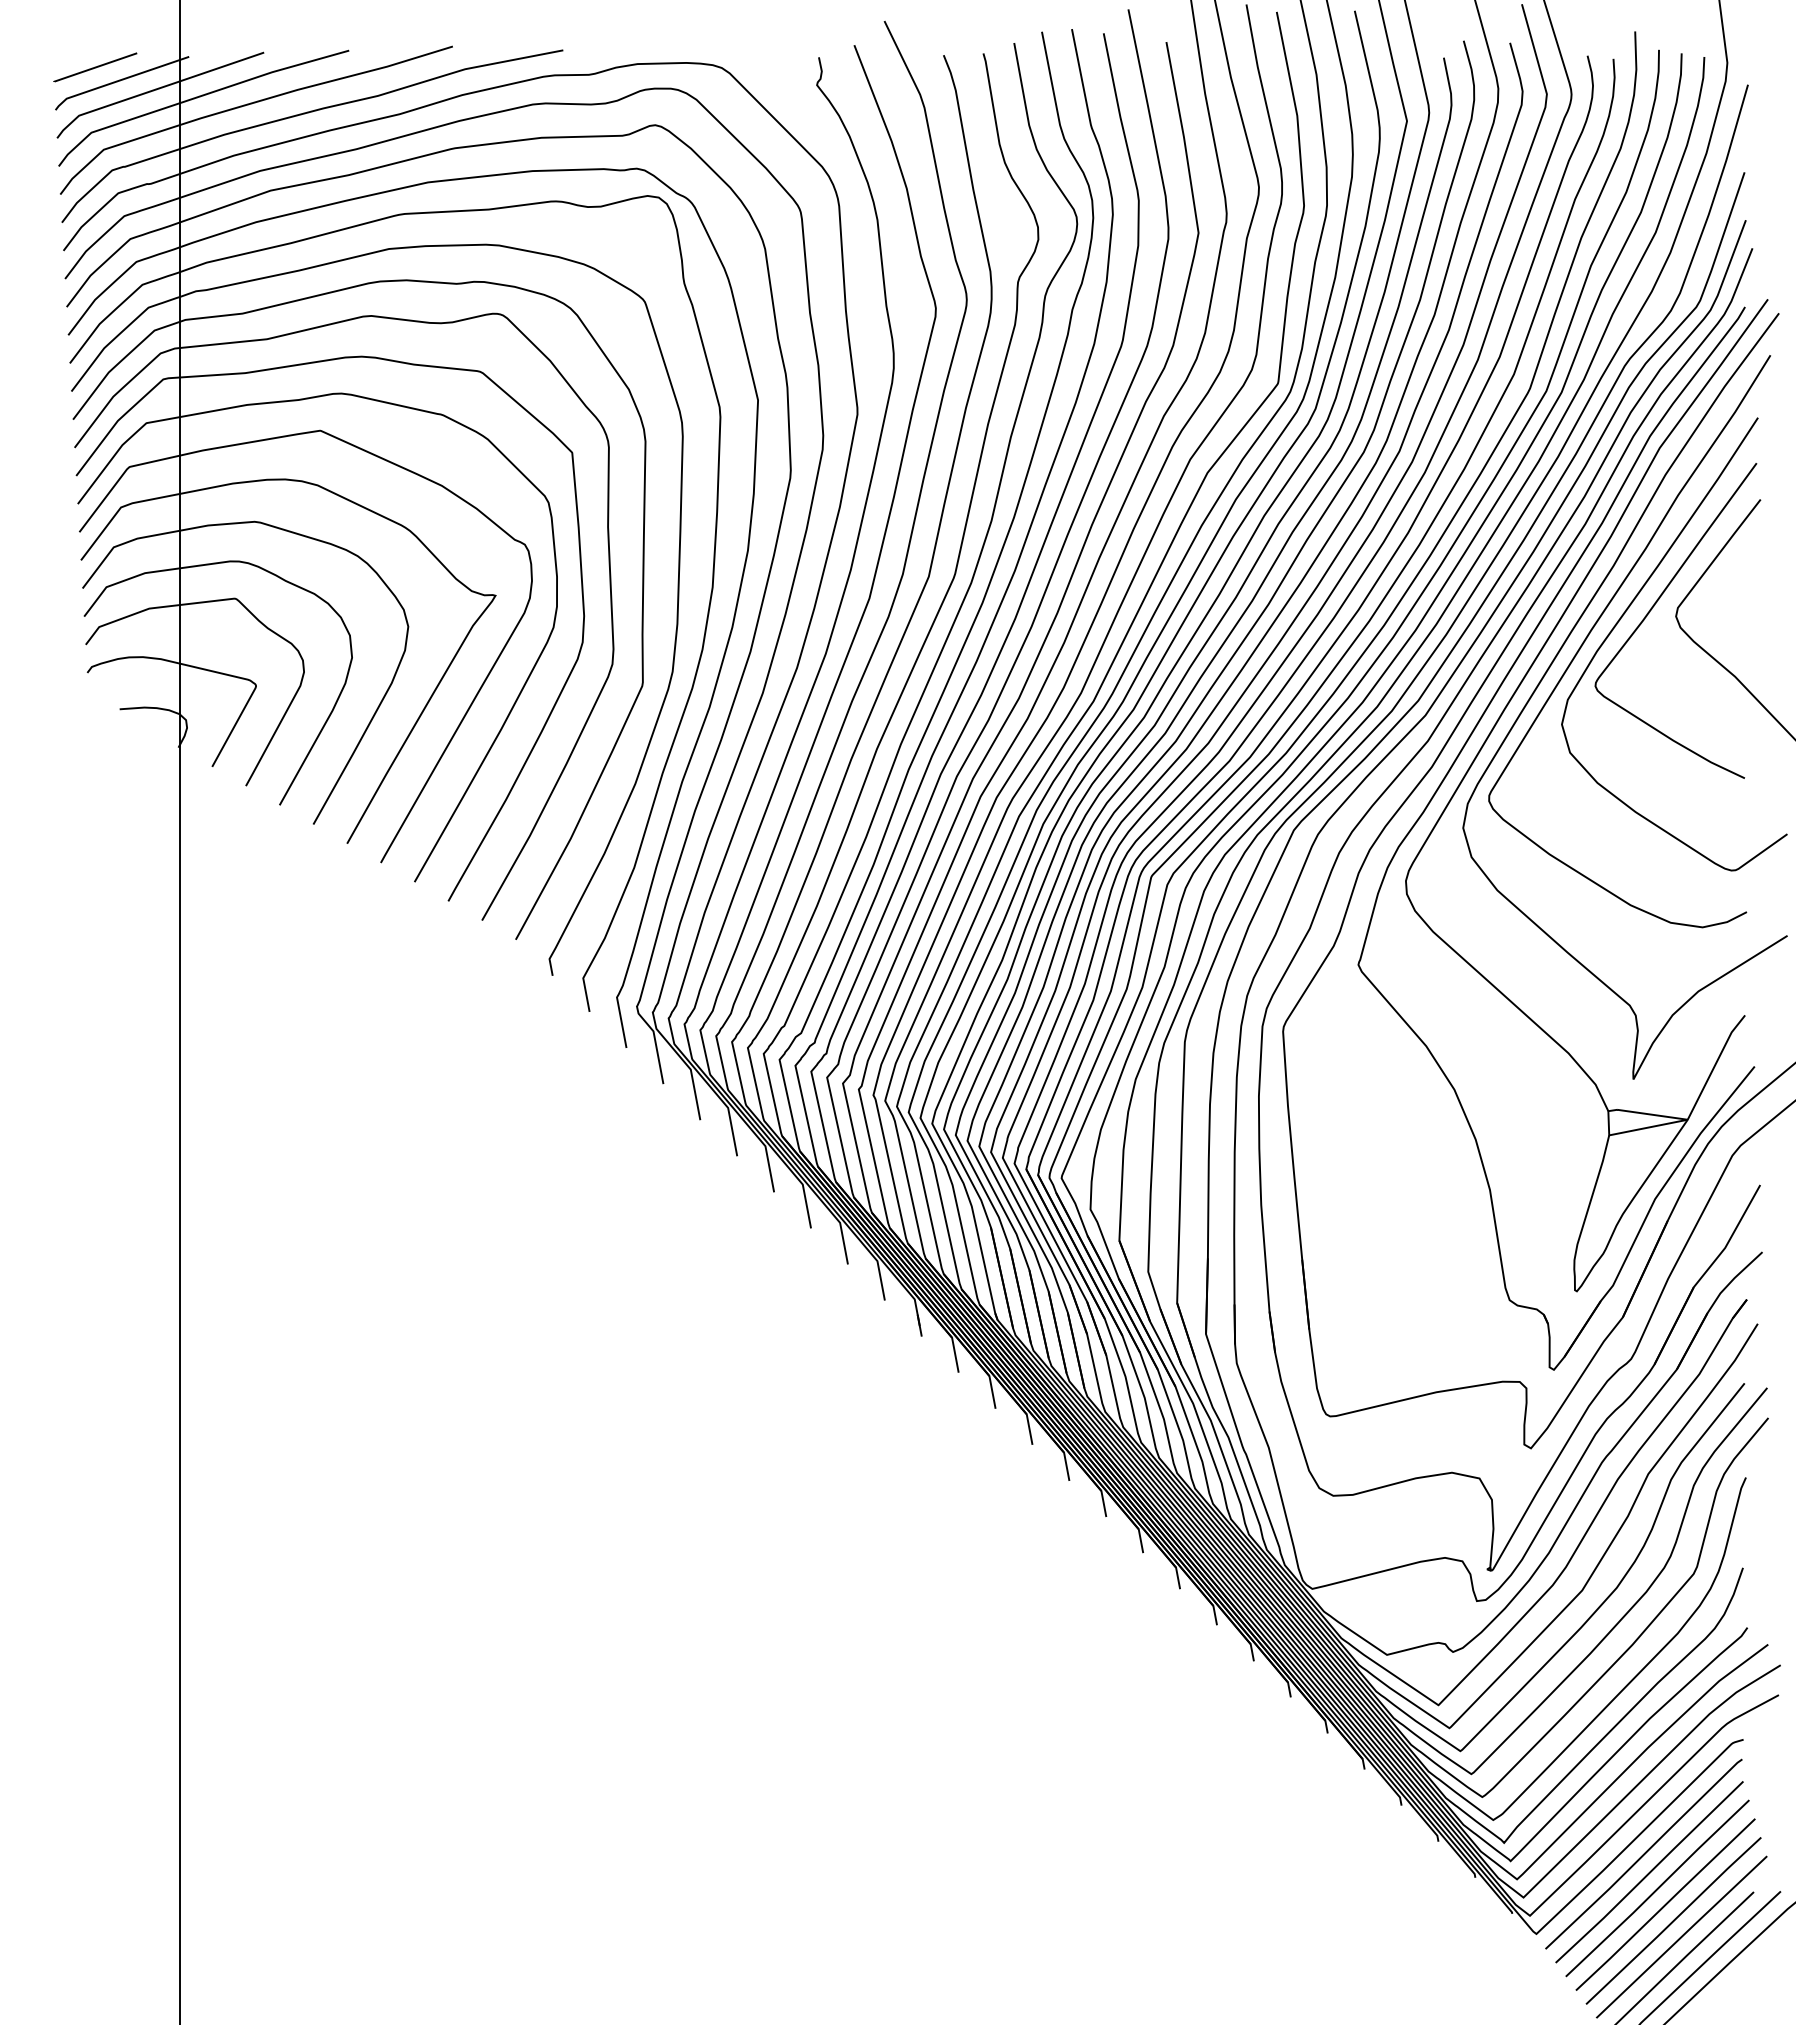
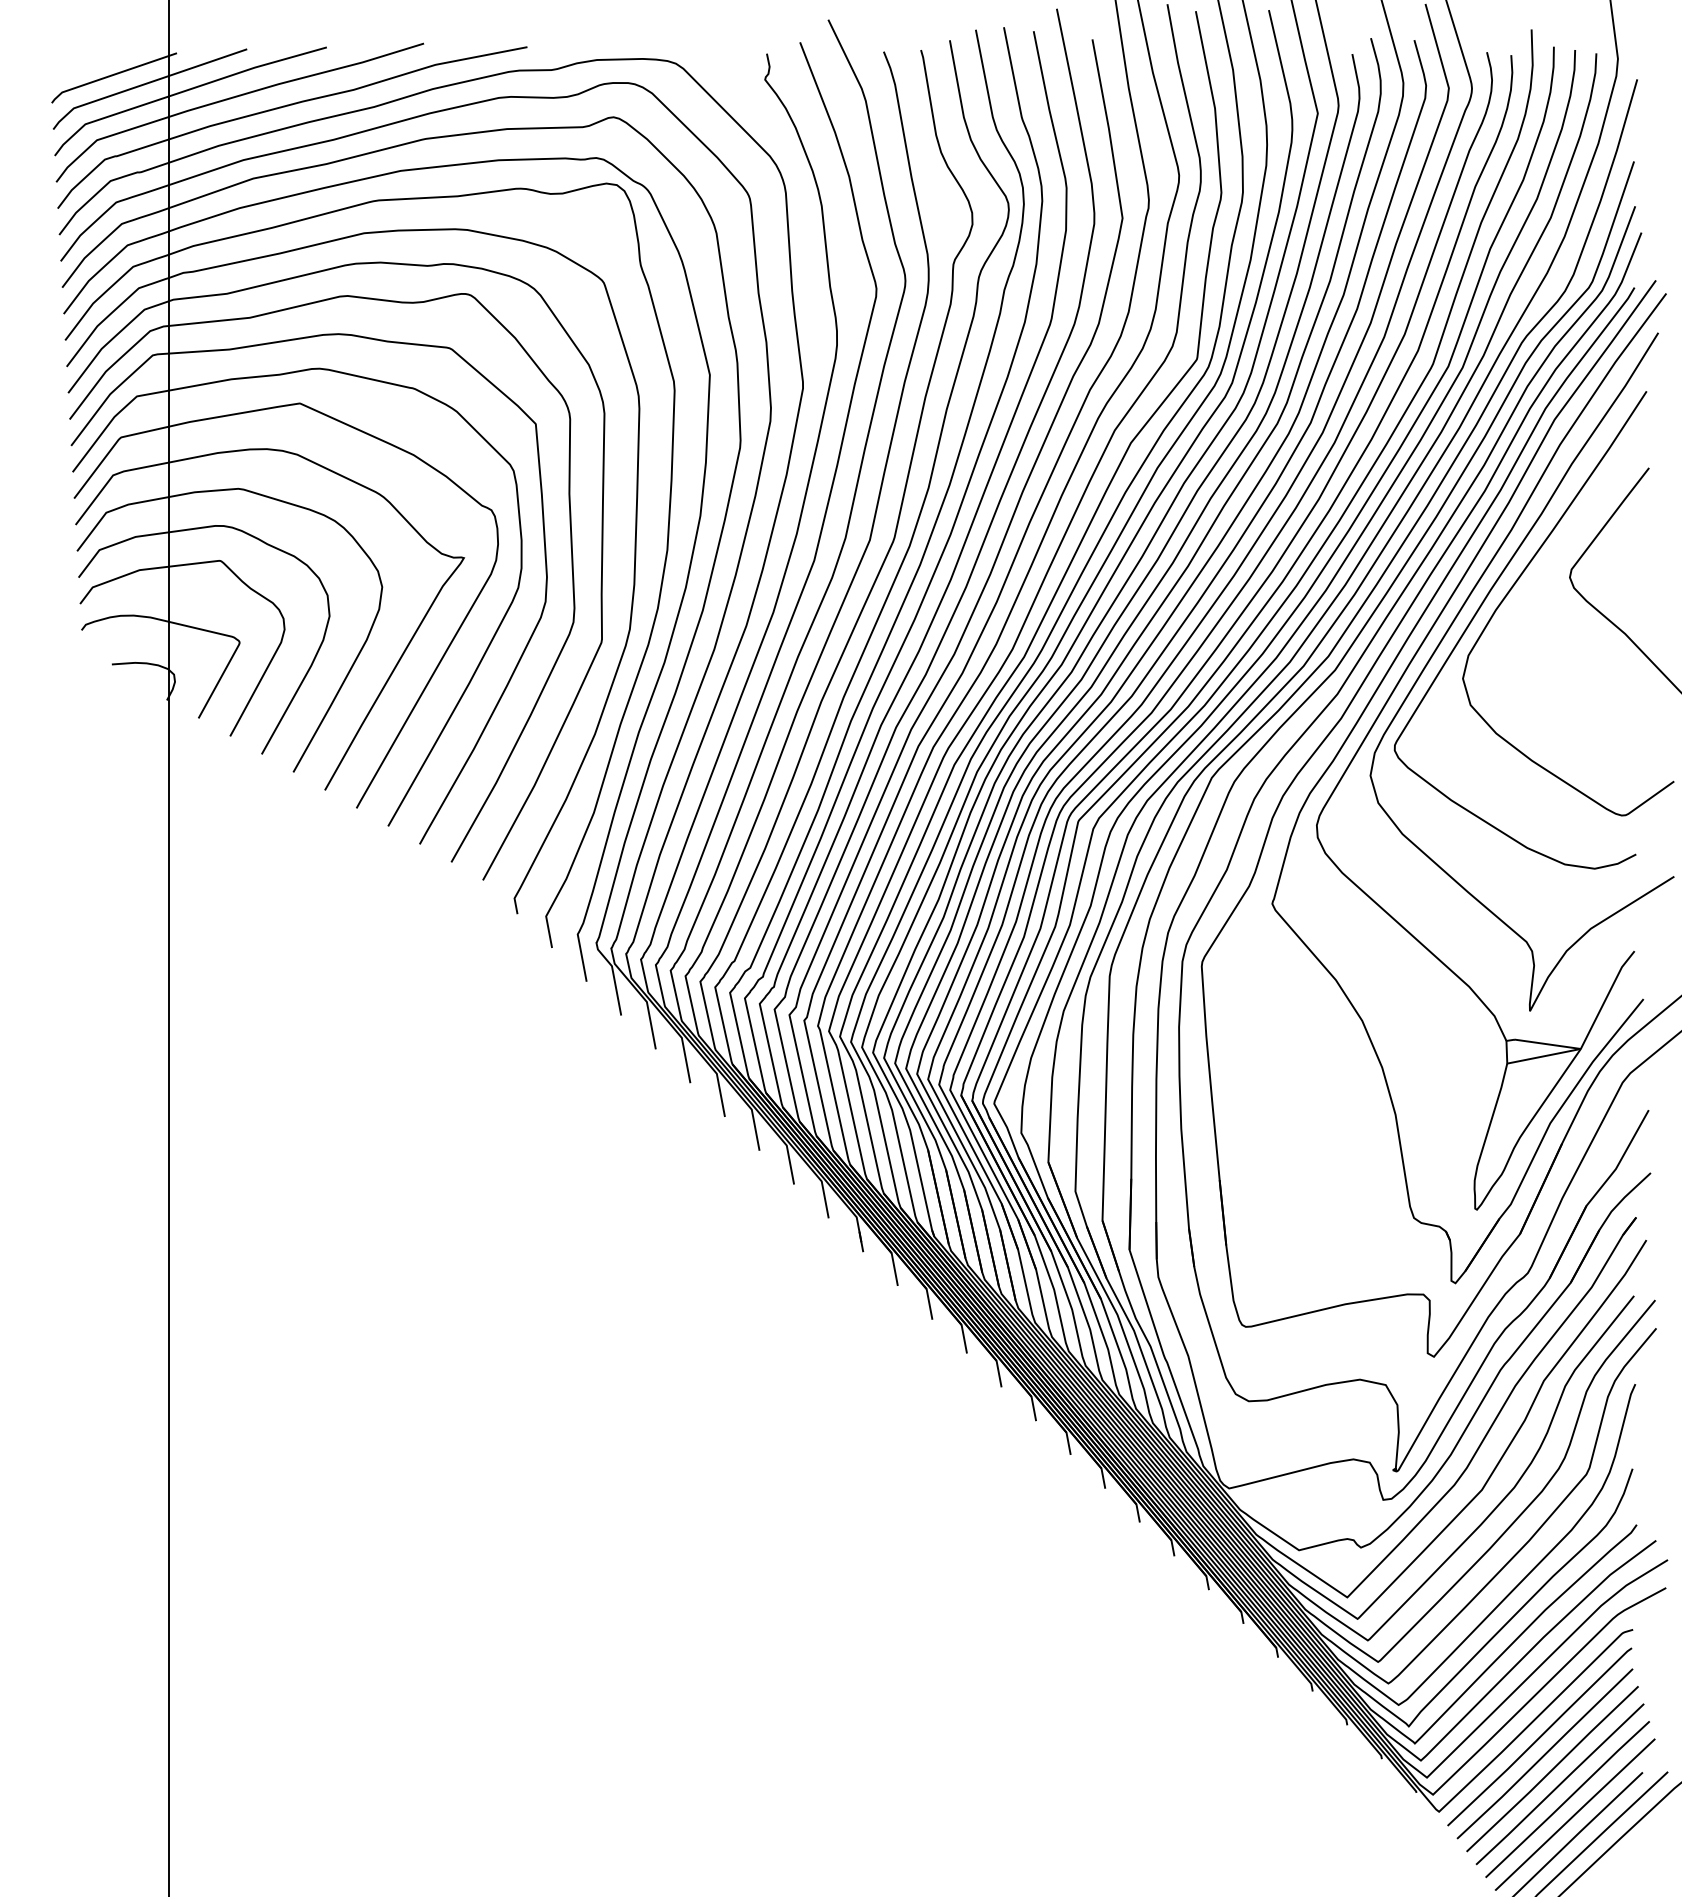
line: (95, 67) -> (89, 63), removed
curve: (1654, 606) -> (1549, 568), removed

